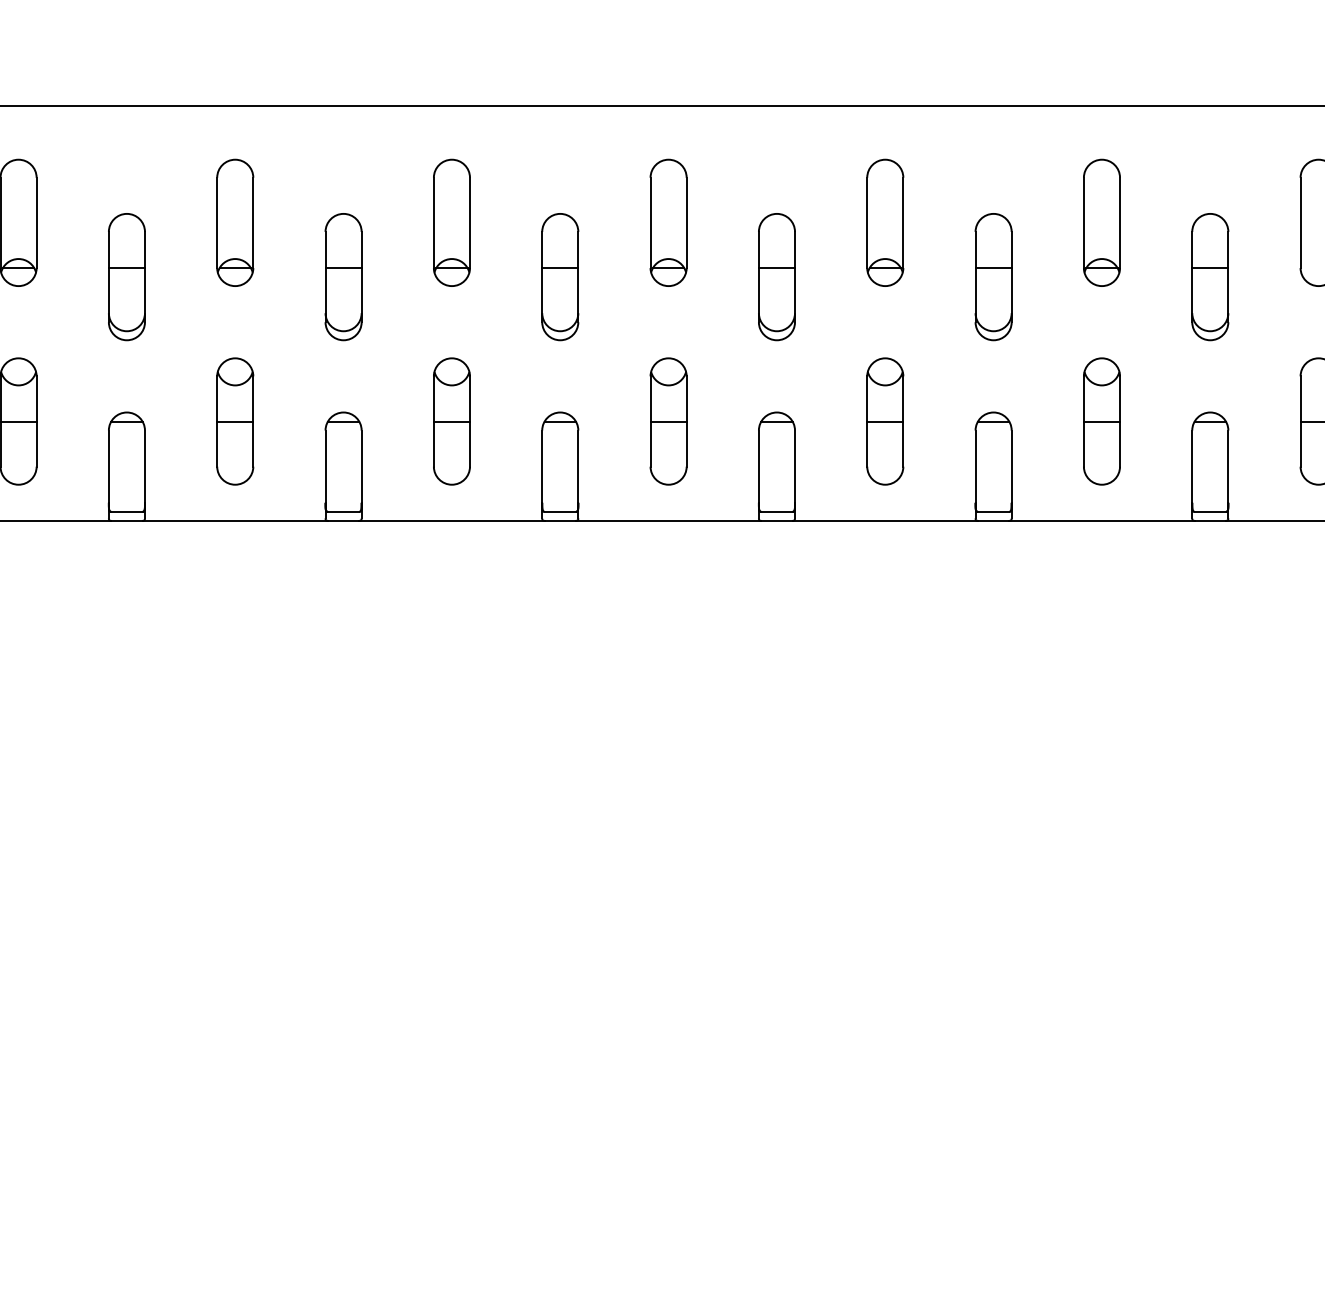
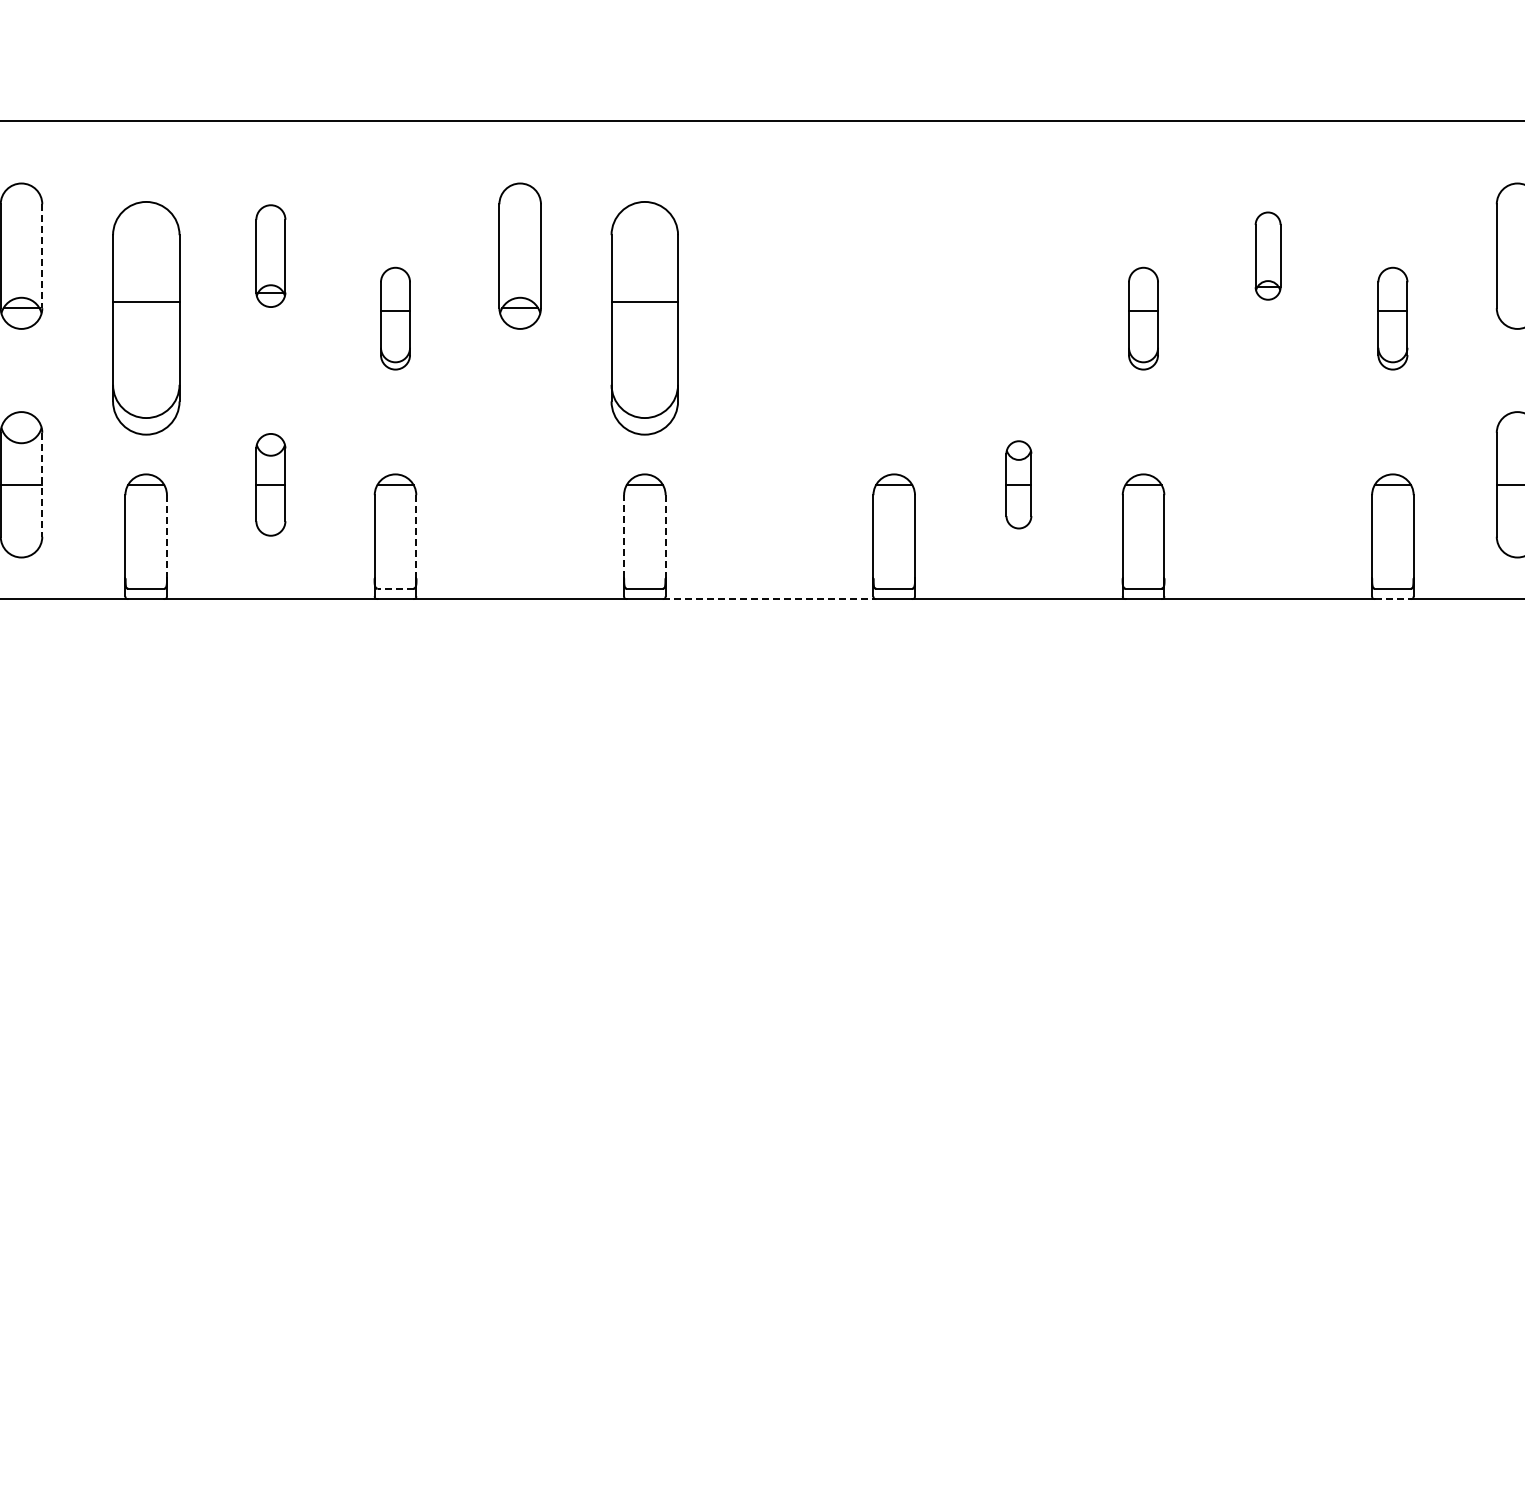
part: (234, 222) -> (270, 255), size x0.7
part: (668, 222) -> (769, 255), removed
part: (884, 222) -> (1018, 255), removed
part: (1101, 222) -> (1267, 255), size x0.6
line: (36, 223) -> (42, 256), solid -> dashed
part: (126, 277) -> (145, 318), size x1.6
part: (343, 277) -> (395, 318), size x0.7
part: (559, 277) -> (644, 318), size x1.6
part: (776, 277) -> (893, 318), removed
part: (993, 277) -> (1143, 318), size x0.7
part: (1209, 277) -> (1392, 318), size x0.7
line: (36, 421) -> (42, 484), solid -> dashed
part: (234, 421) -> (270, 484), size x0.7
part: (451, 421) -> (519, 484), removed
part: (668, 421) -> (769, 484), removed
part: (884, 421) -> (1018, 484), size x0.6
part: (1101, 421) -> (1267, 484), removed
line: (144, 466) -> (166, 536), solid -> dashed
line: (361, 466) -> (416, 536), solid -> dashed
line: (542, 466) -> (624, 536), solid -> dashed
line: (578, 466) -> (665, 536), solid -> dashed
line: (343, 511) -> (395, 588), solid -> dashed
line: (668, 521) -> (769, 599), solid -> dashed
line: (1209, 521) -> (1392, 599), solid -> dashed

